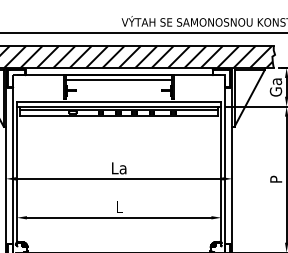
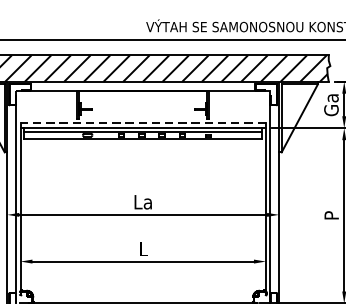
line: (118, 79) -> (142, 95), removed
line: (118, 102) -> (142, 123), solid -> dashed

